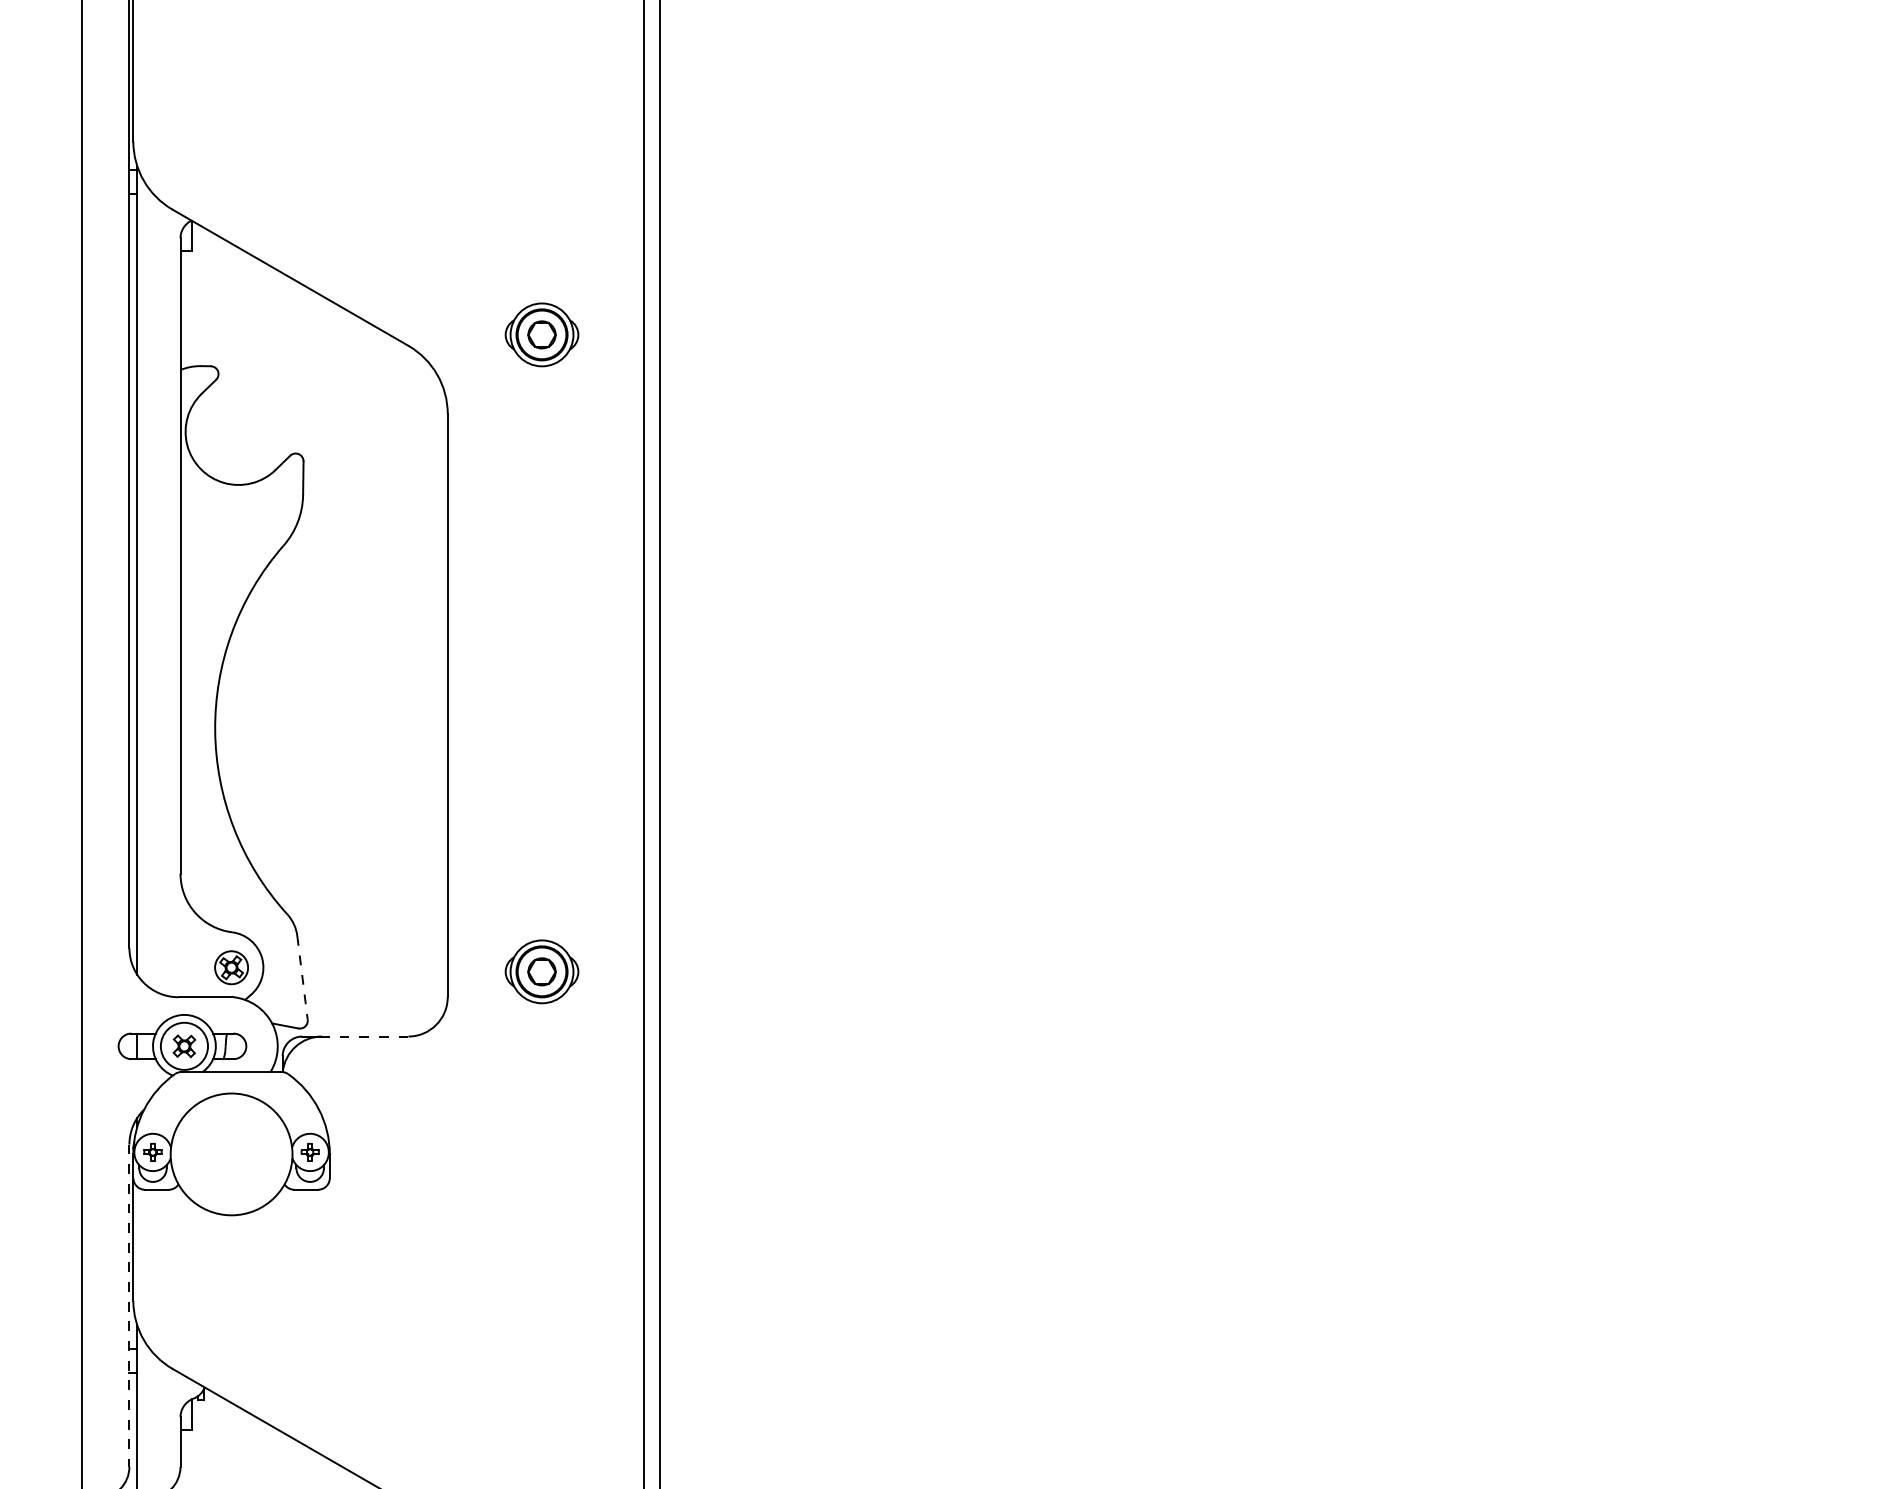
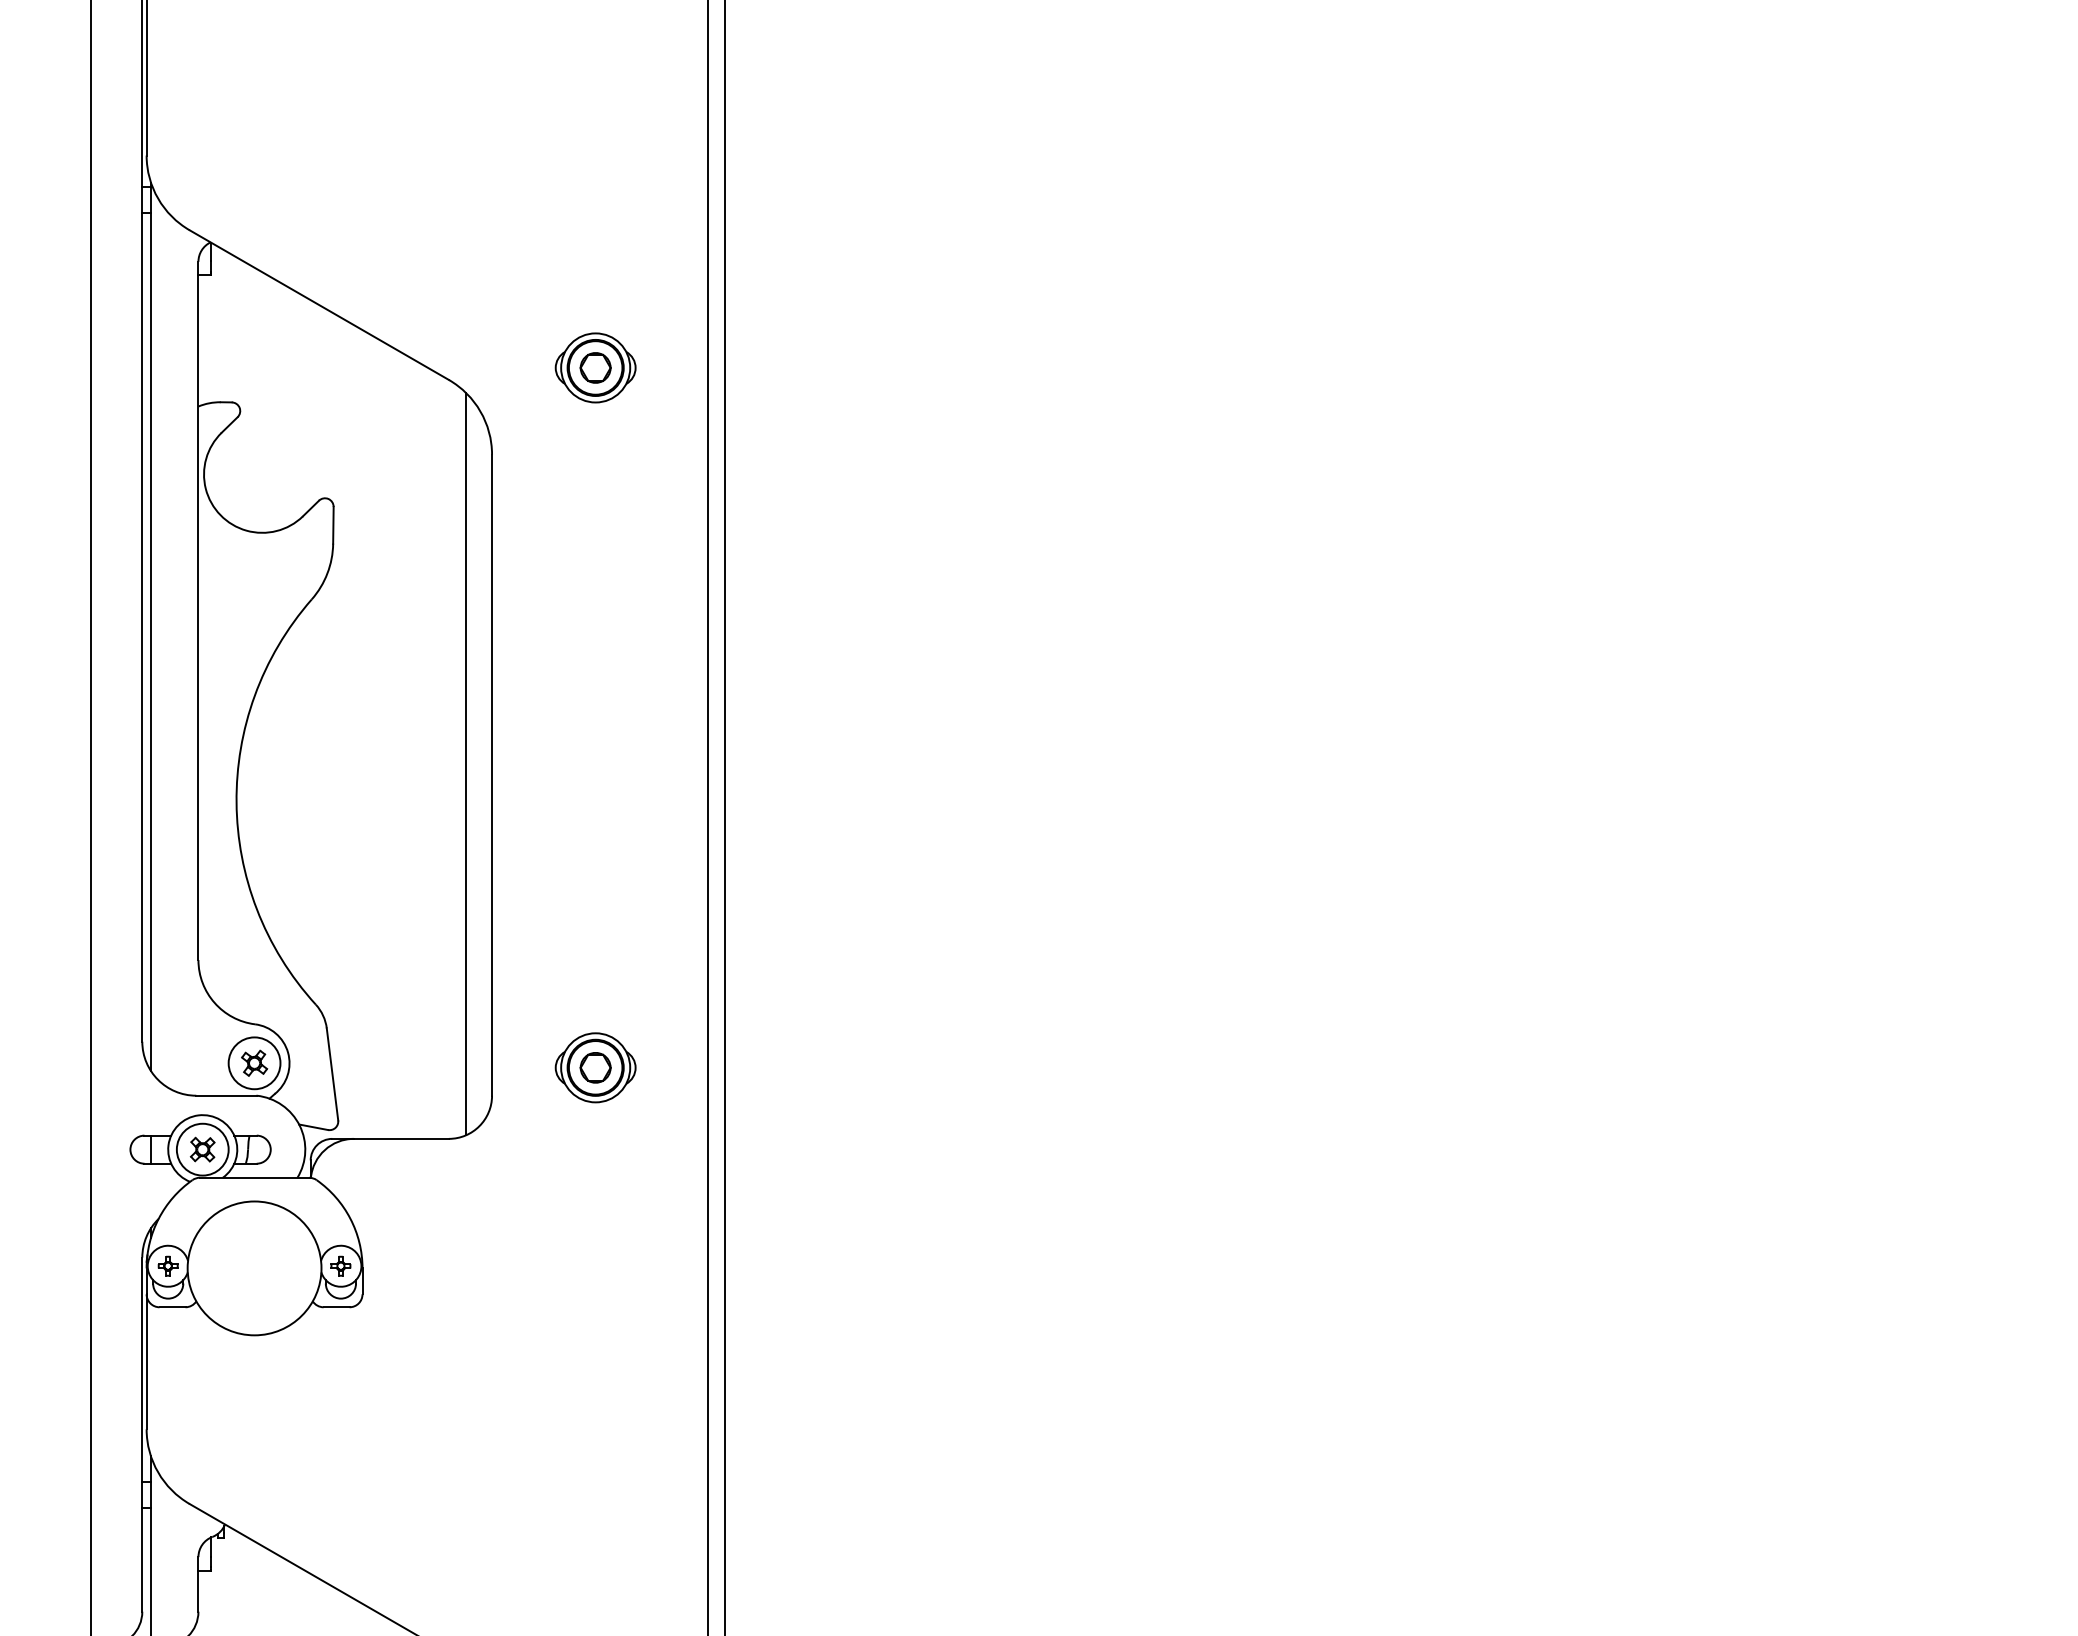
line: (424, 695) -> (466, 764), added
circle: (231, 967) -> (254, 1063), size x1.43
line: (302, 977) -> (332, 1074), dashed -> solid
line: (364, 1036) -> (400, 1138), dashed -> solid
line: (129, 1306) -> (142, 1435), dashed -> solid

